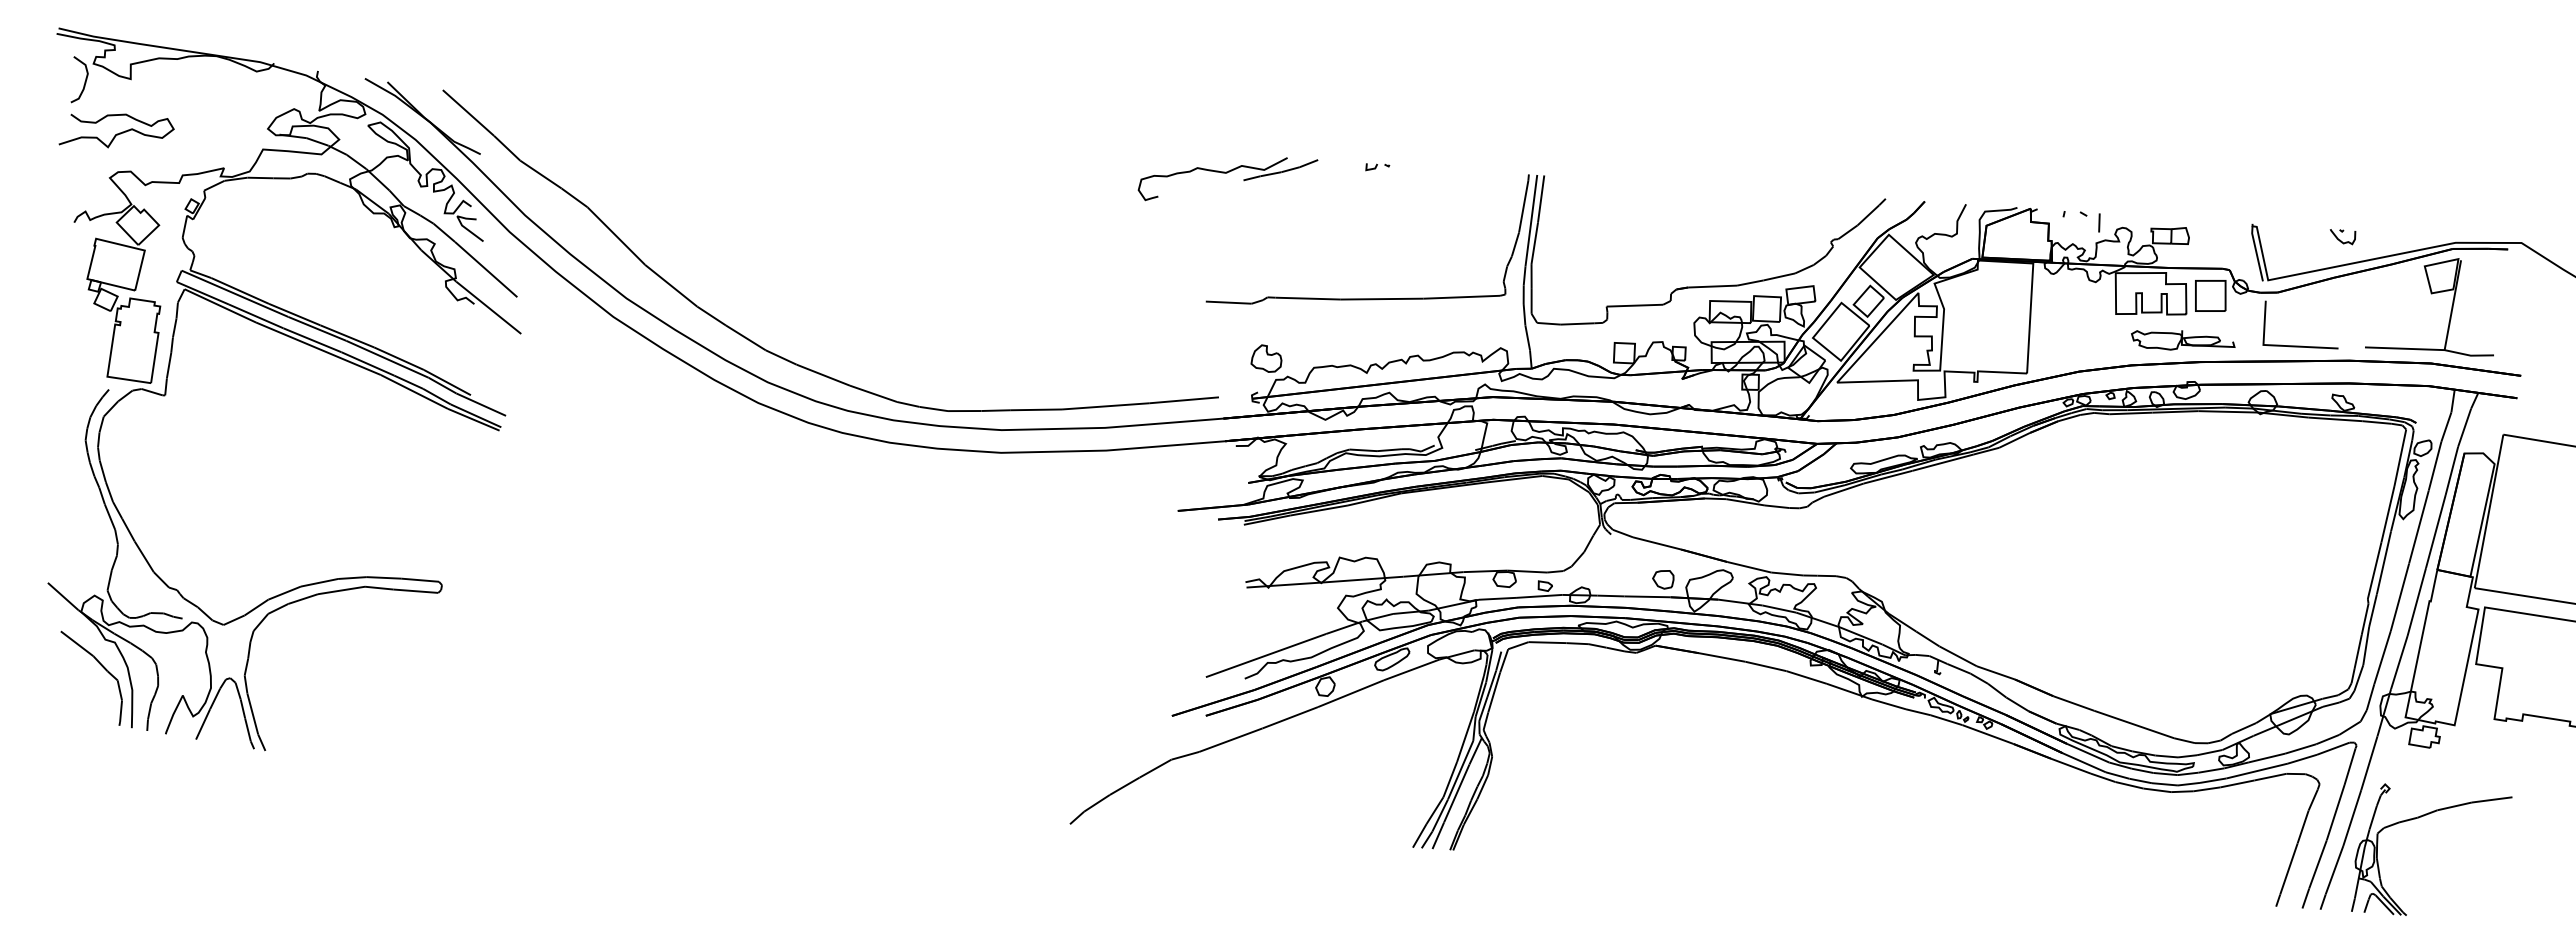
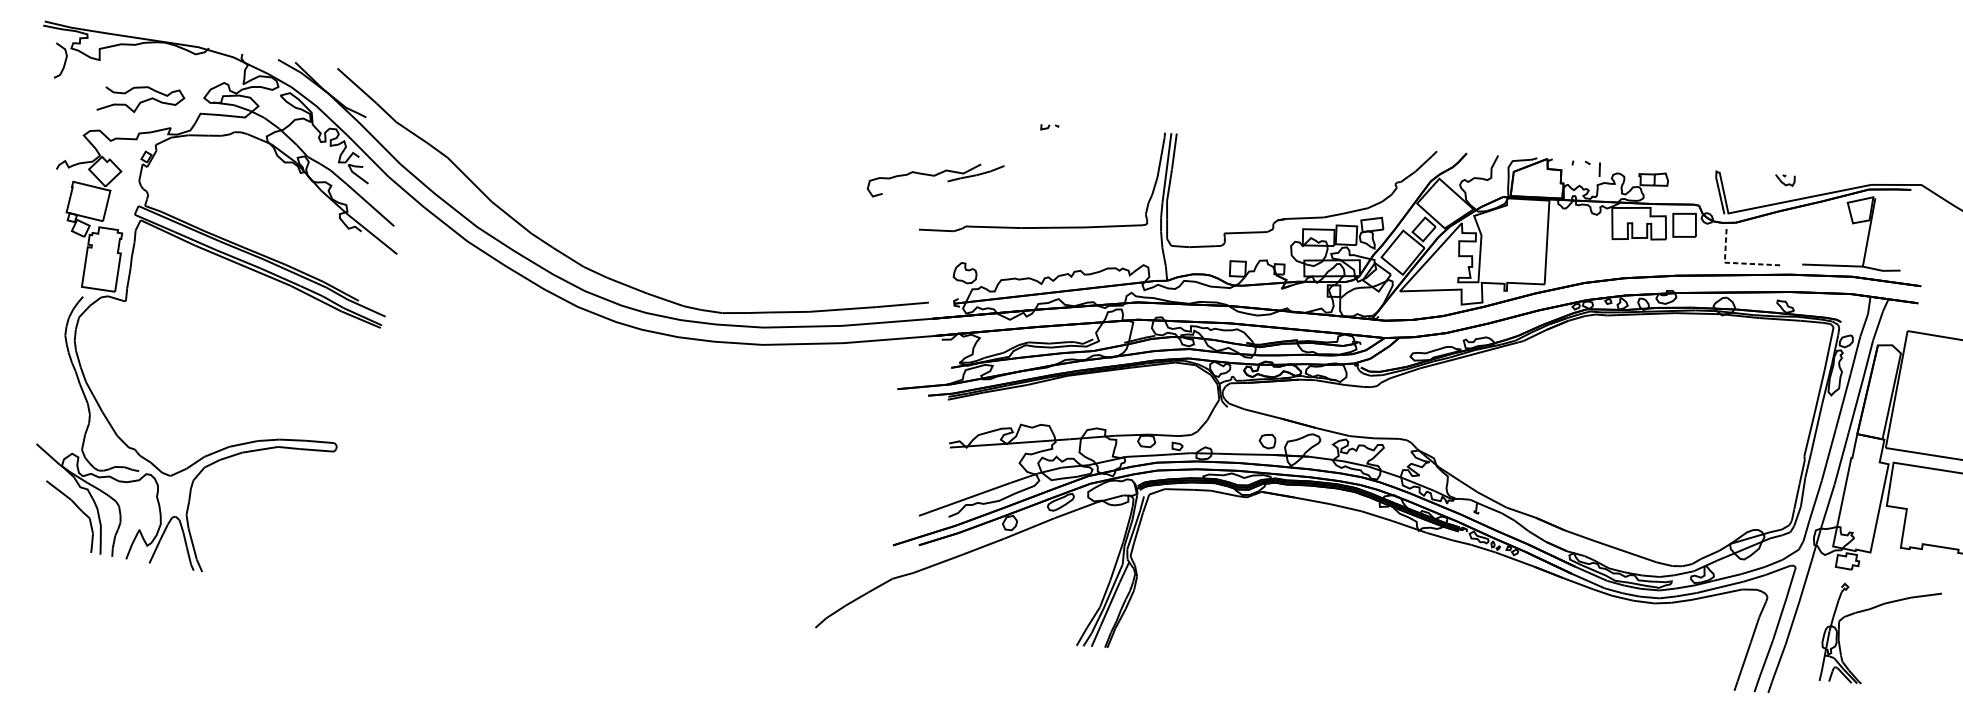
curve: (116, 133) -> (140, 101), moved
part: (1227, 179) -> (935, 180), moved
part: (2183, 340) -> (1663, 259), removed
line: (2278, 345) -> (1736, 263), solid -> dashed
part: (2421, 817) -> (1872, 609), moved

